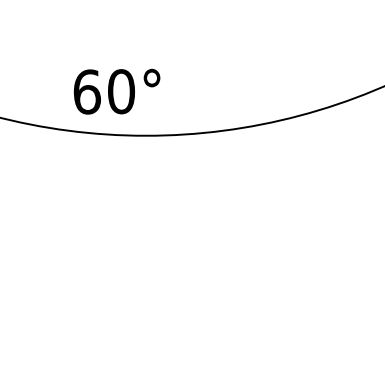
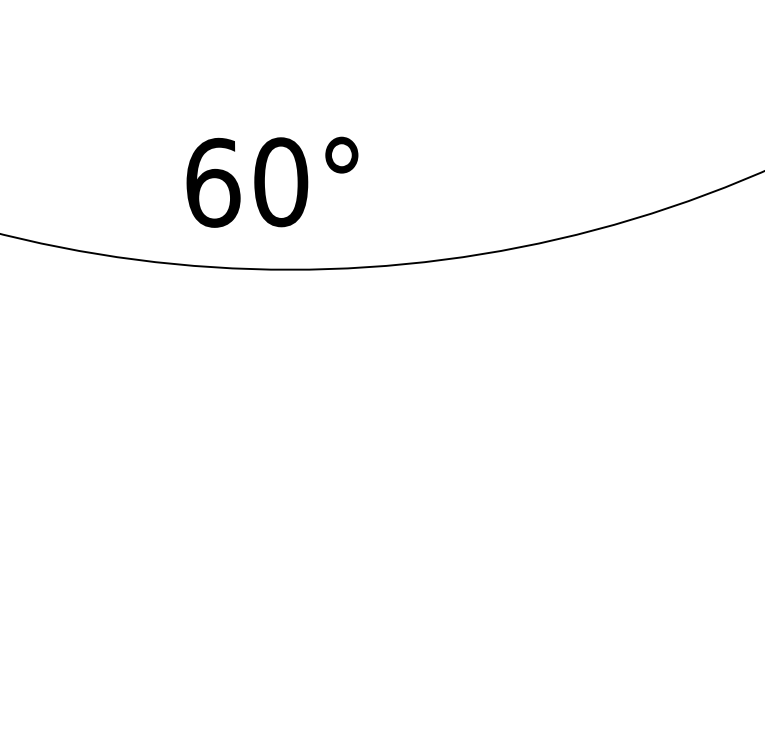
text: (117, 91) -> (273, 181), moved

